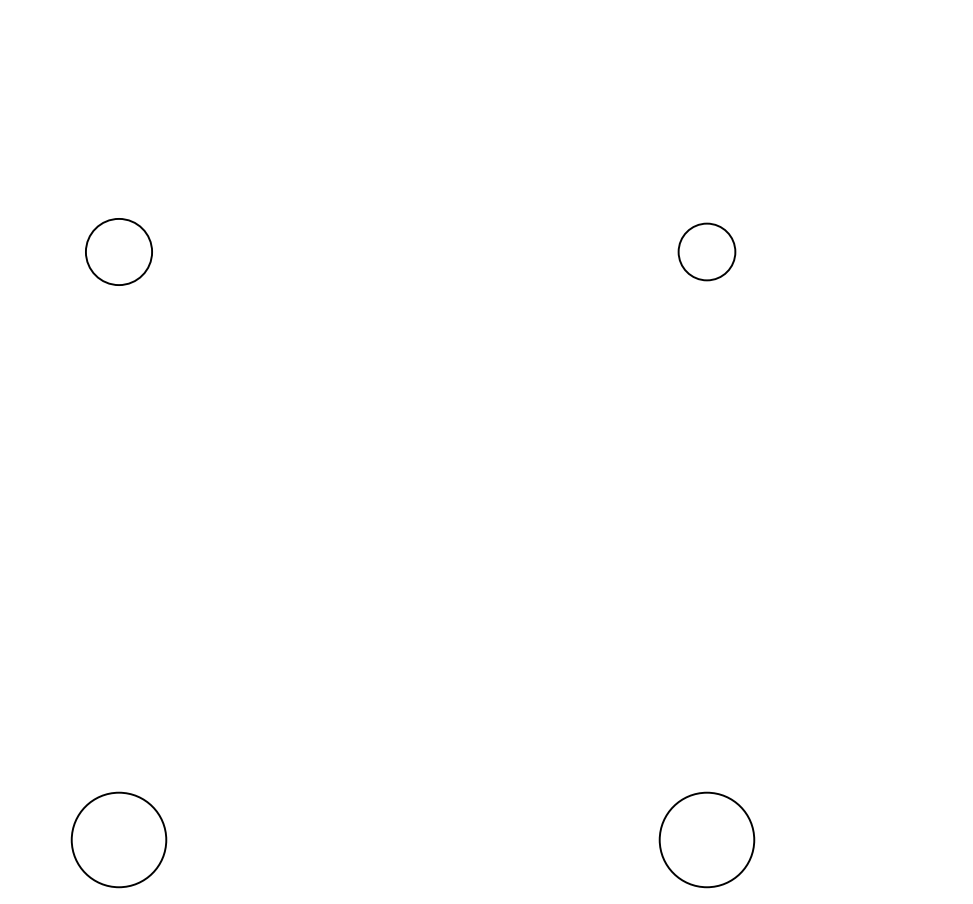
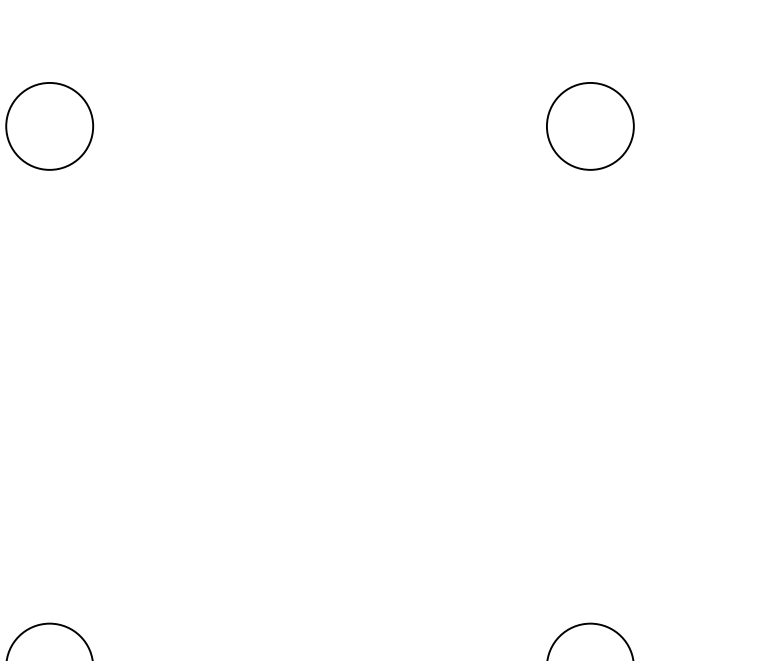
circle: (118, 251) -> (49, 125), size x1.43
circle: (706, 251) -> (589, 125), size x1.67

